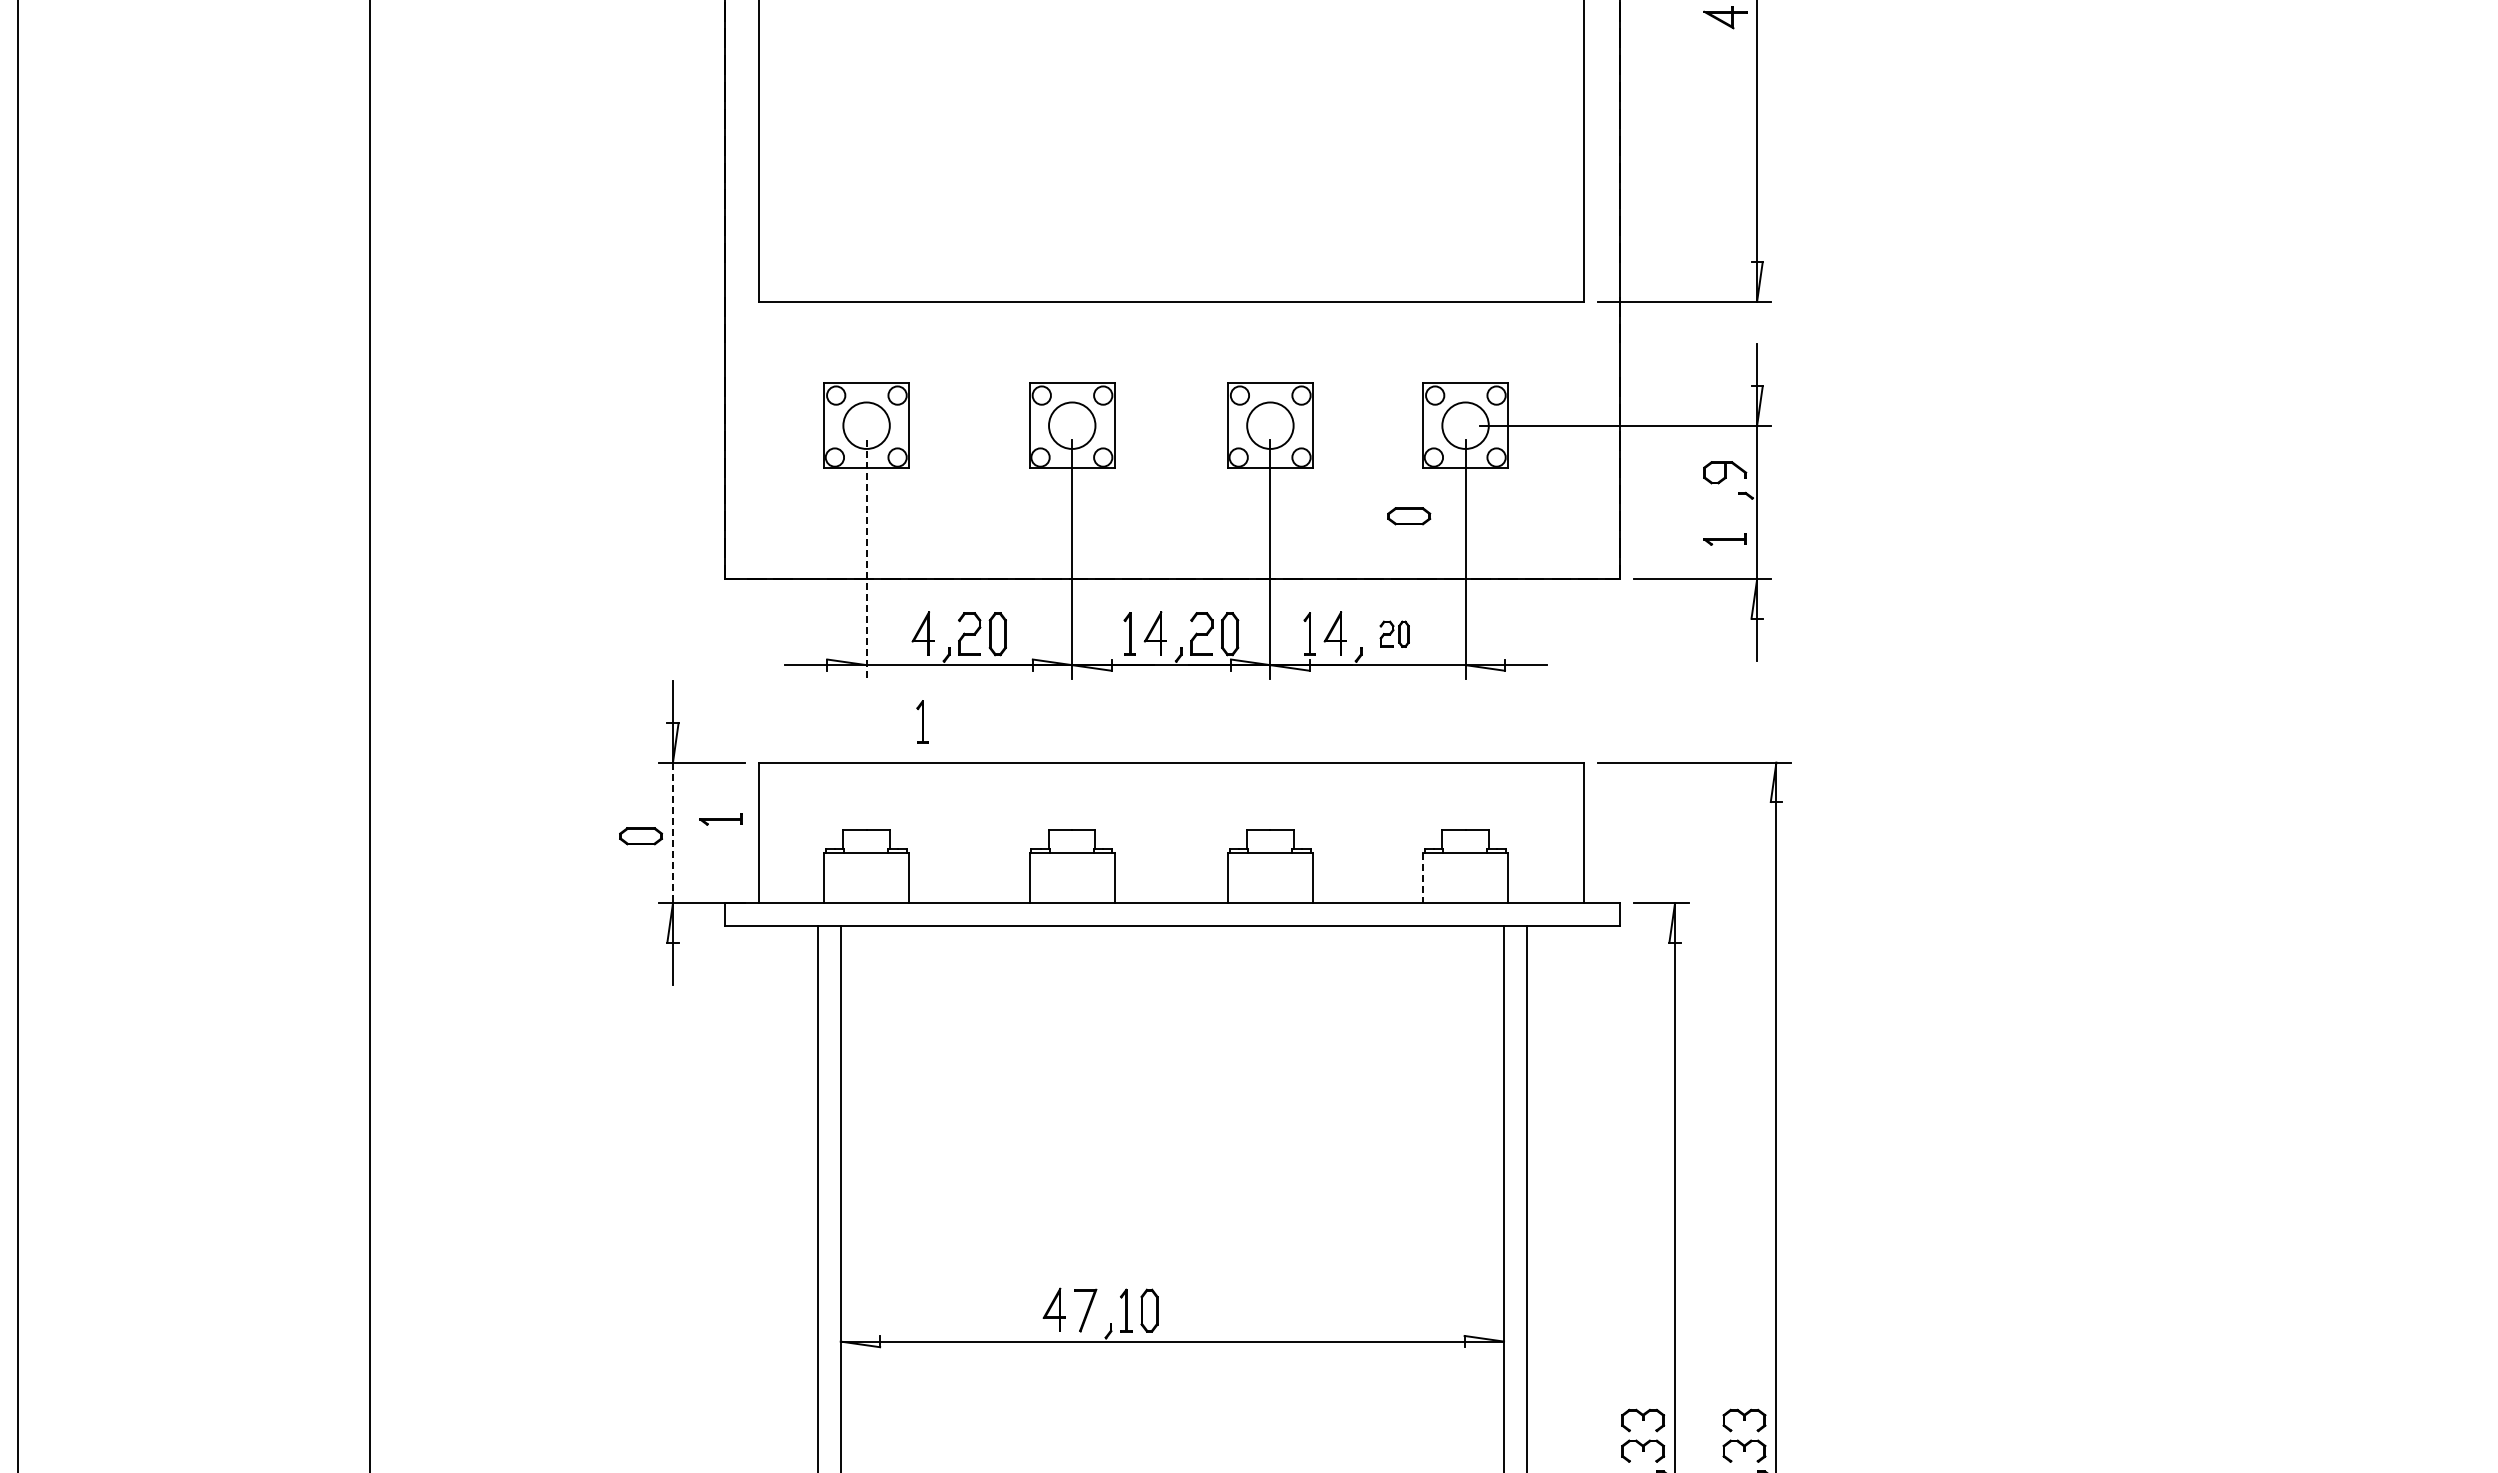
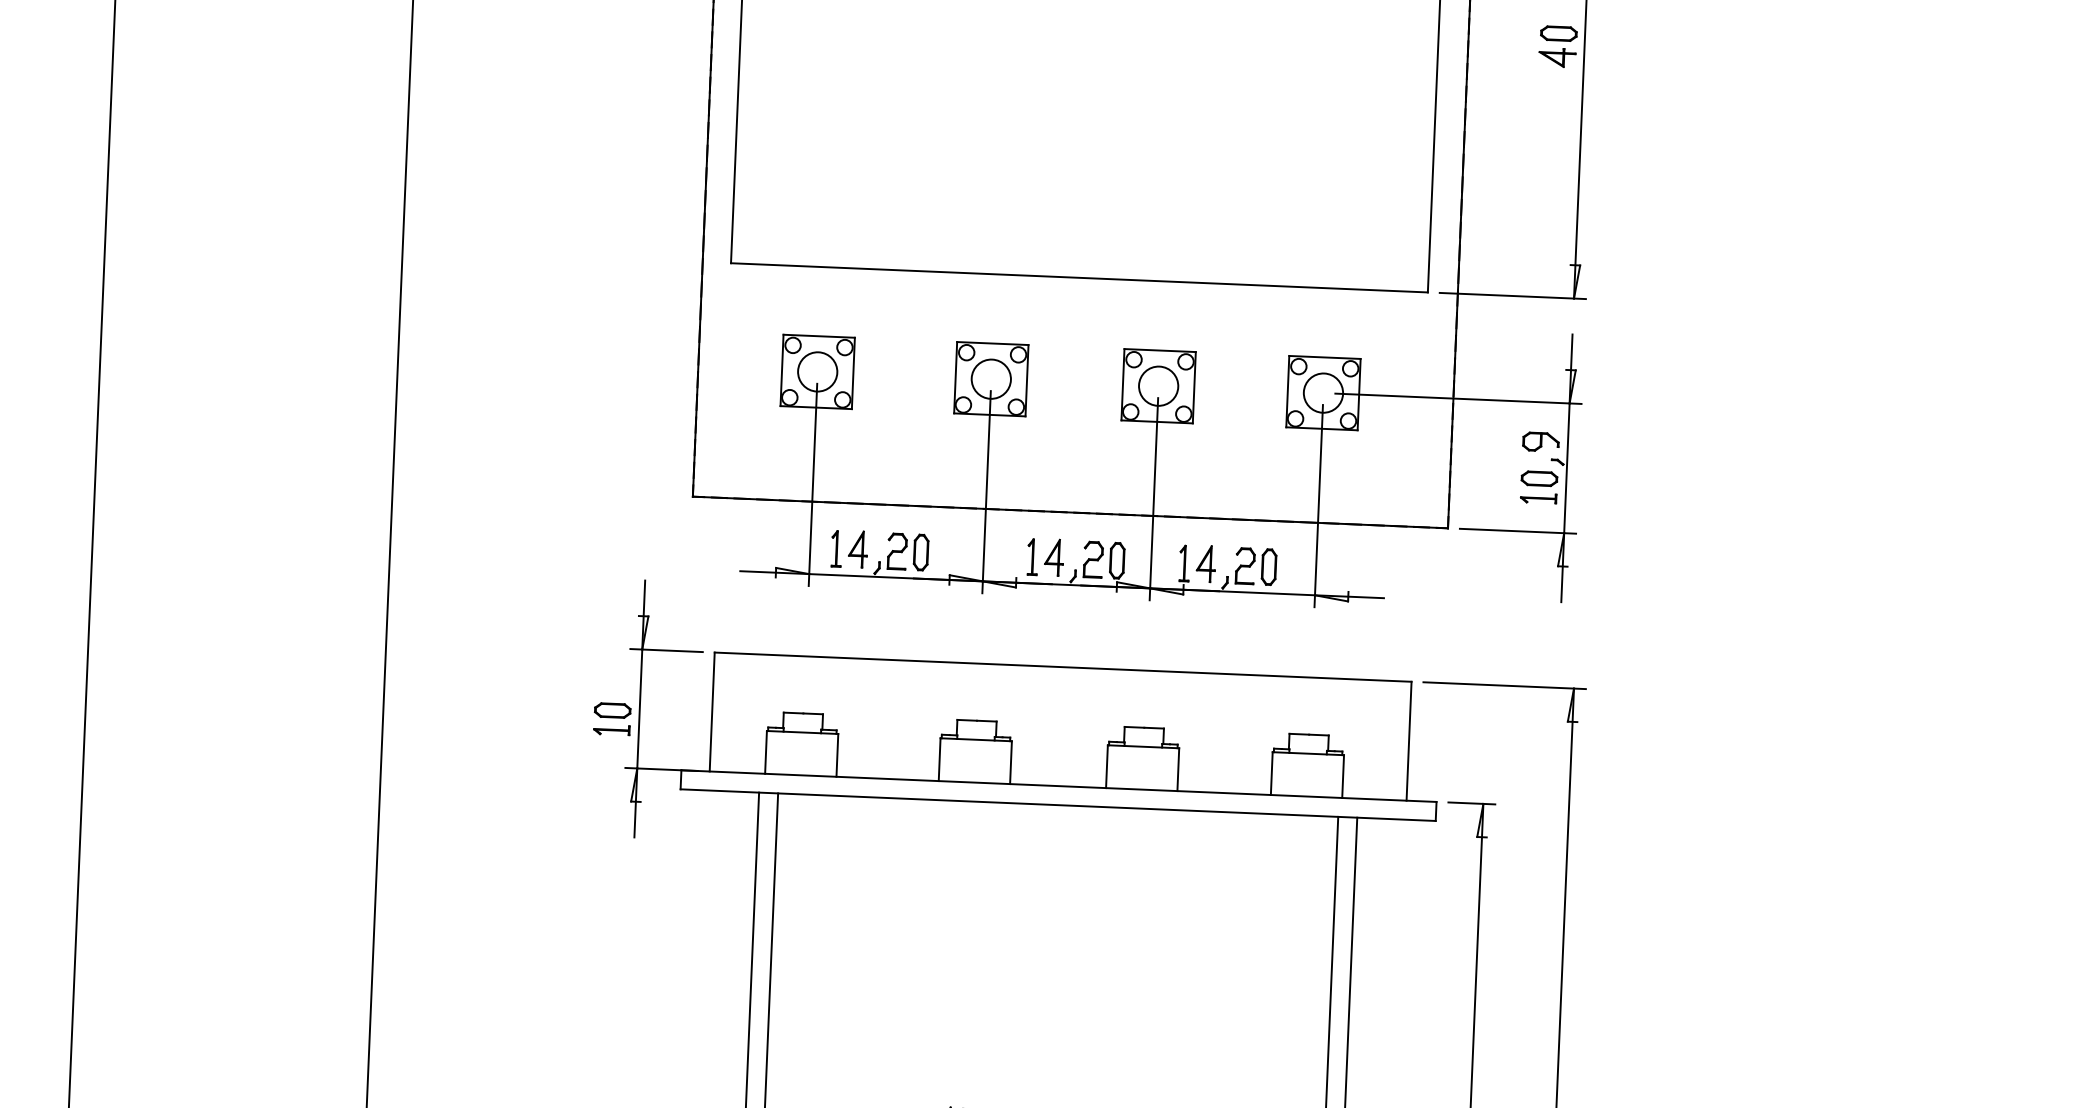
part: (1409, 516) -> (1539, 478), moved
line: (866, 559) -> (812, 484), dashed -> solid
part: (1394, 634) -> (1256, 566), size x1.67
part: (922, 721) -> (836, 548), moved
part: (720, 819) -> (611, 730), moved
line: (672, 833) -> (639, 709), dashed -> solid
line: (1423, 878) -> (1271, 773), dashed -> solid

